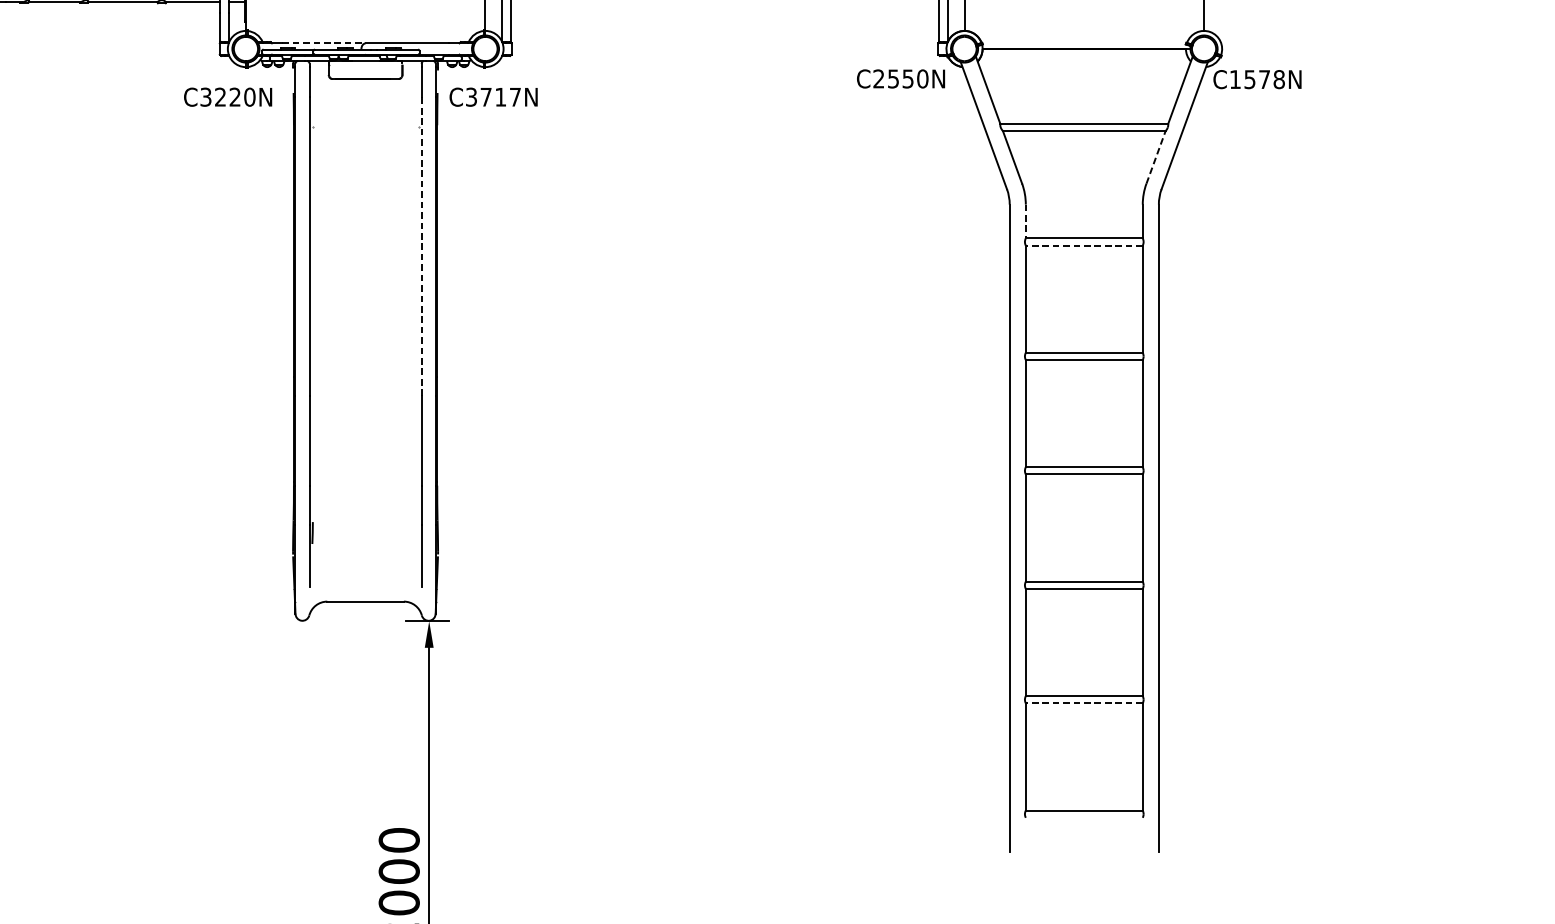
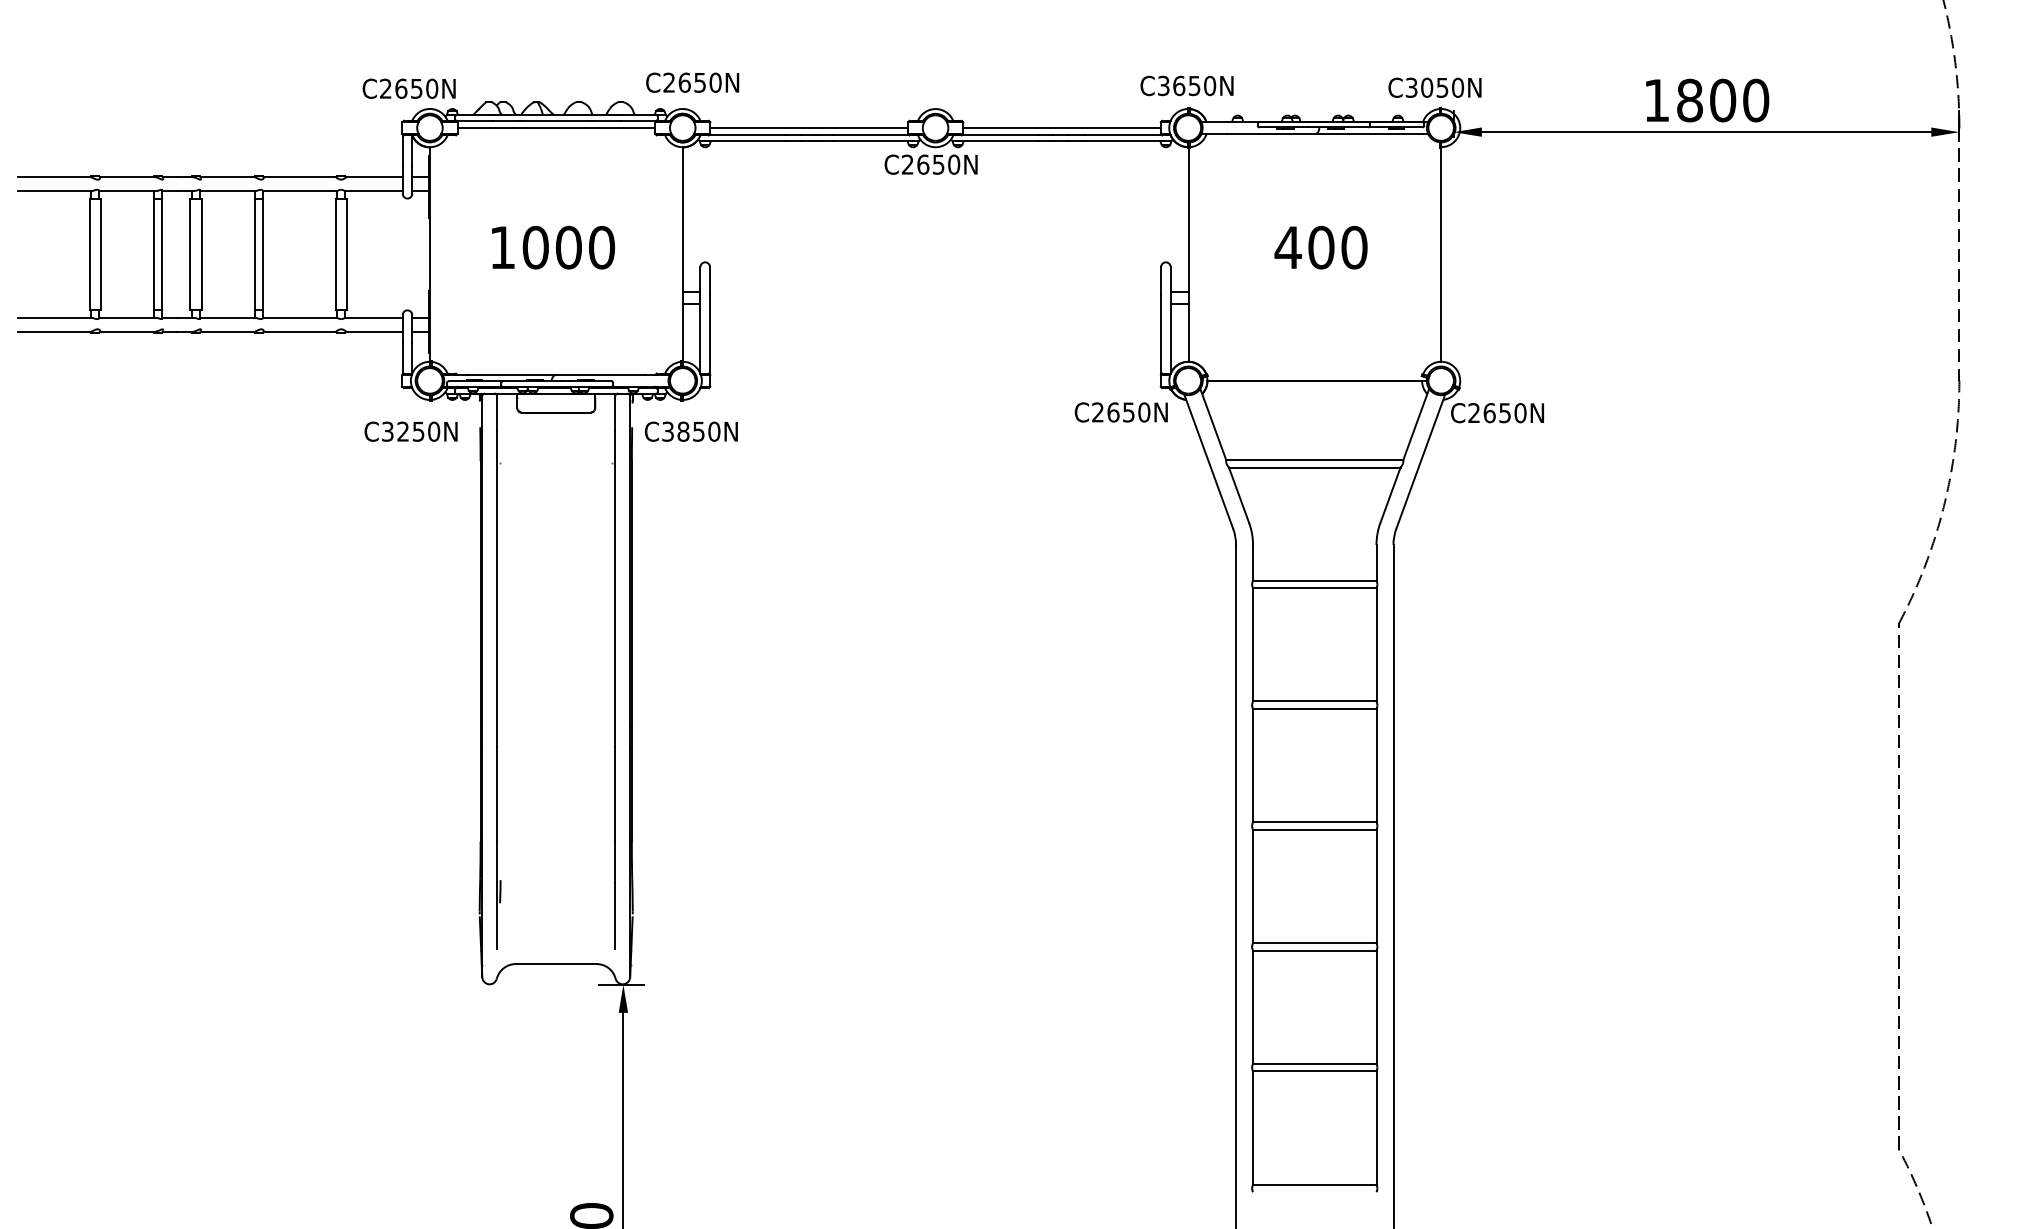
line: (324, 42) -> (512, 374), dashed -> solid
text: (893, 79) -> (1113, 412), C2550N -> C2650N
text: (1257, 79) -> (1497, 413), C1578N -> C2650N
text: (235, 97) -> (418, 431), C3220N -> C3250N
text: (500, 97) -> (698, 431), C3717N -> C3850N
line: (1156, 157) -> (1390, 495), dashed -> solid
line: (1026, 221) -> (1253, 562), dashed -> solid
line: (1084, 245) -> (1314, 588), dashed -> solid
line: (421, 246) -> (615, 589), dashed -> solid
line: (1084, 703) -> (1314, 1071), dashed -> solid

